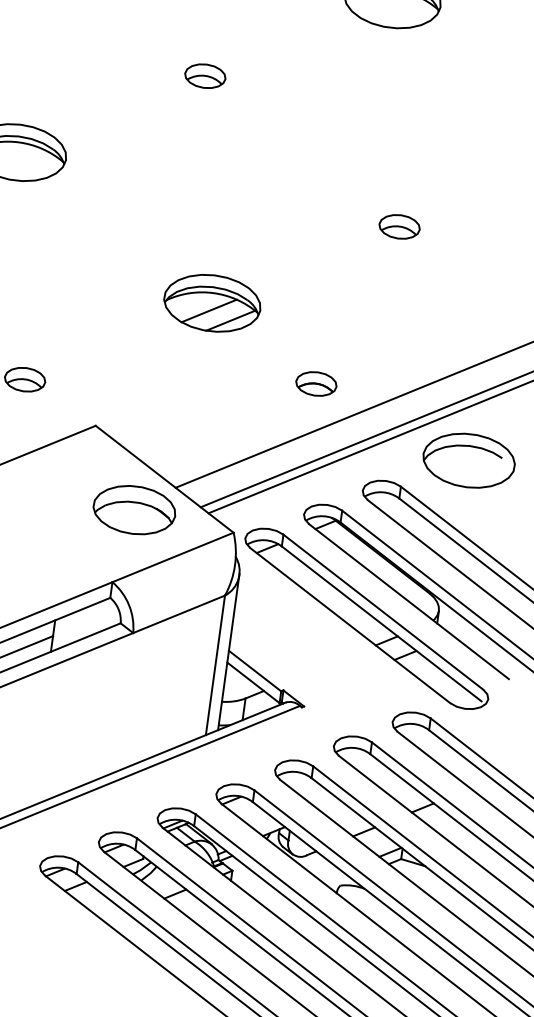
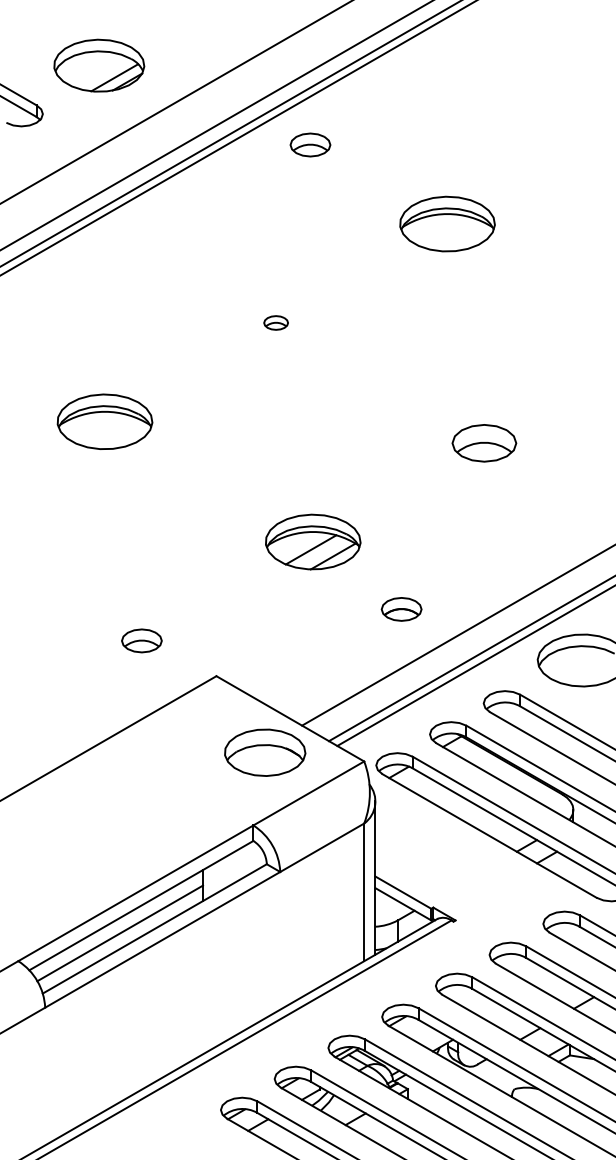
part: (204, 75) -> (275, 322), size x0.6
part: (399, 226) -> (484, 442), size x1.6
part: (316, 384) -> (401, 609), moved

